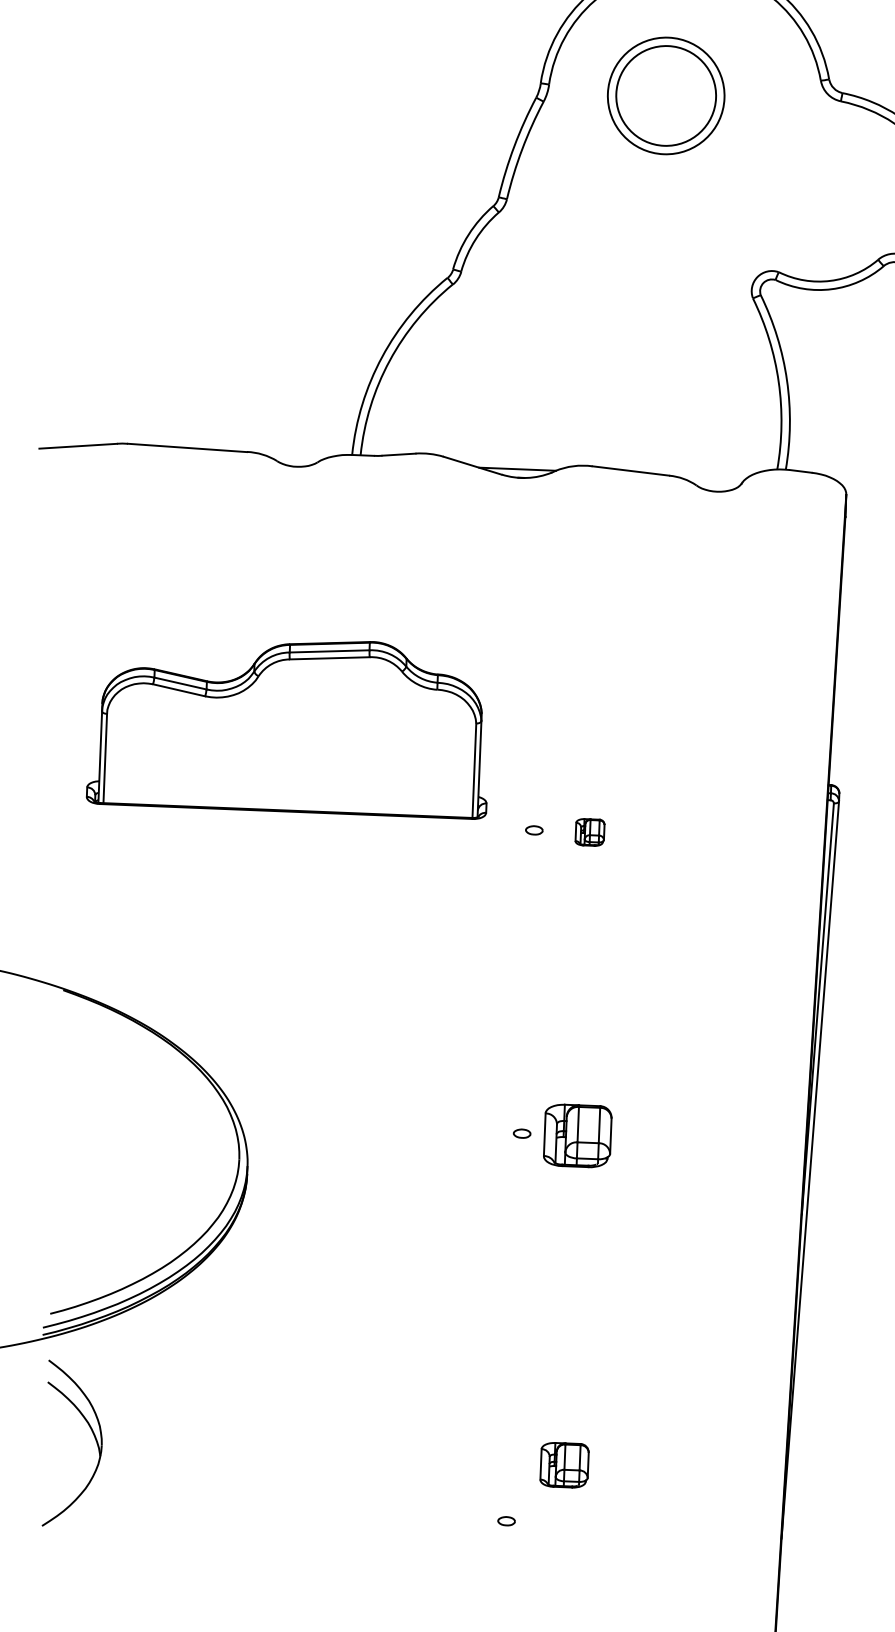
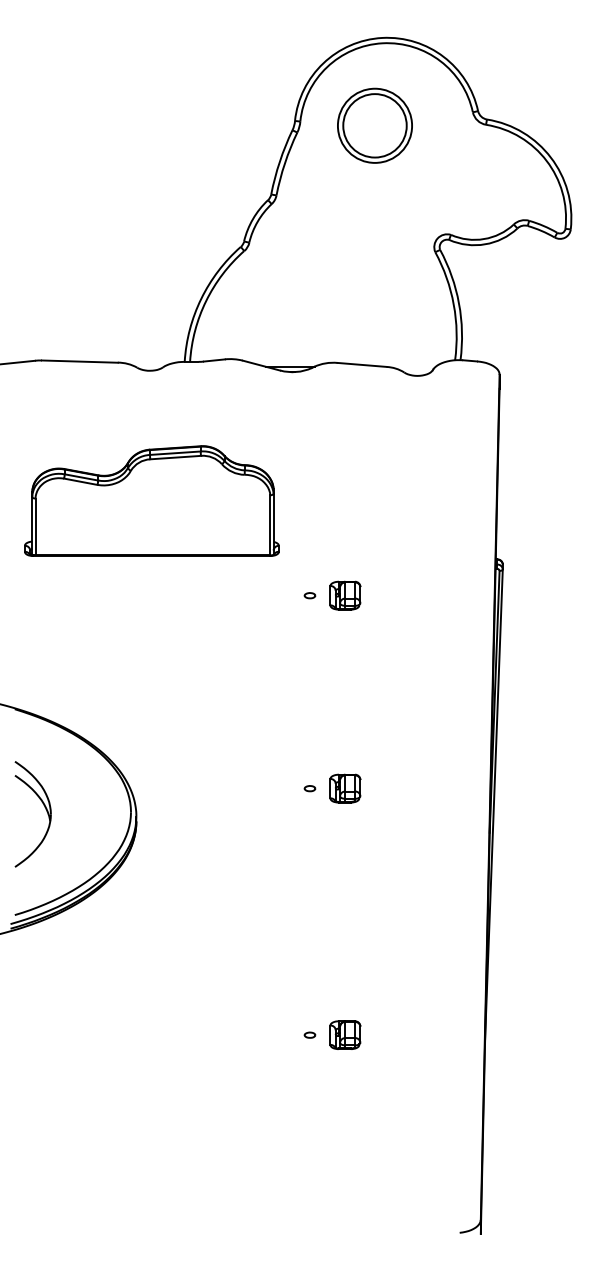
part: (289, 724) -> (151, 500), moved
part: (590, 832) -> (345, 595), size x1.67
part: (577, 1135) -> (345, 788), size x0.71
part: (92, 1434) -> (44, 807), moved
part: (564, 1464) -> (345, 1034), moved

